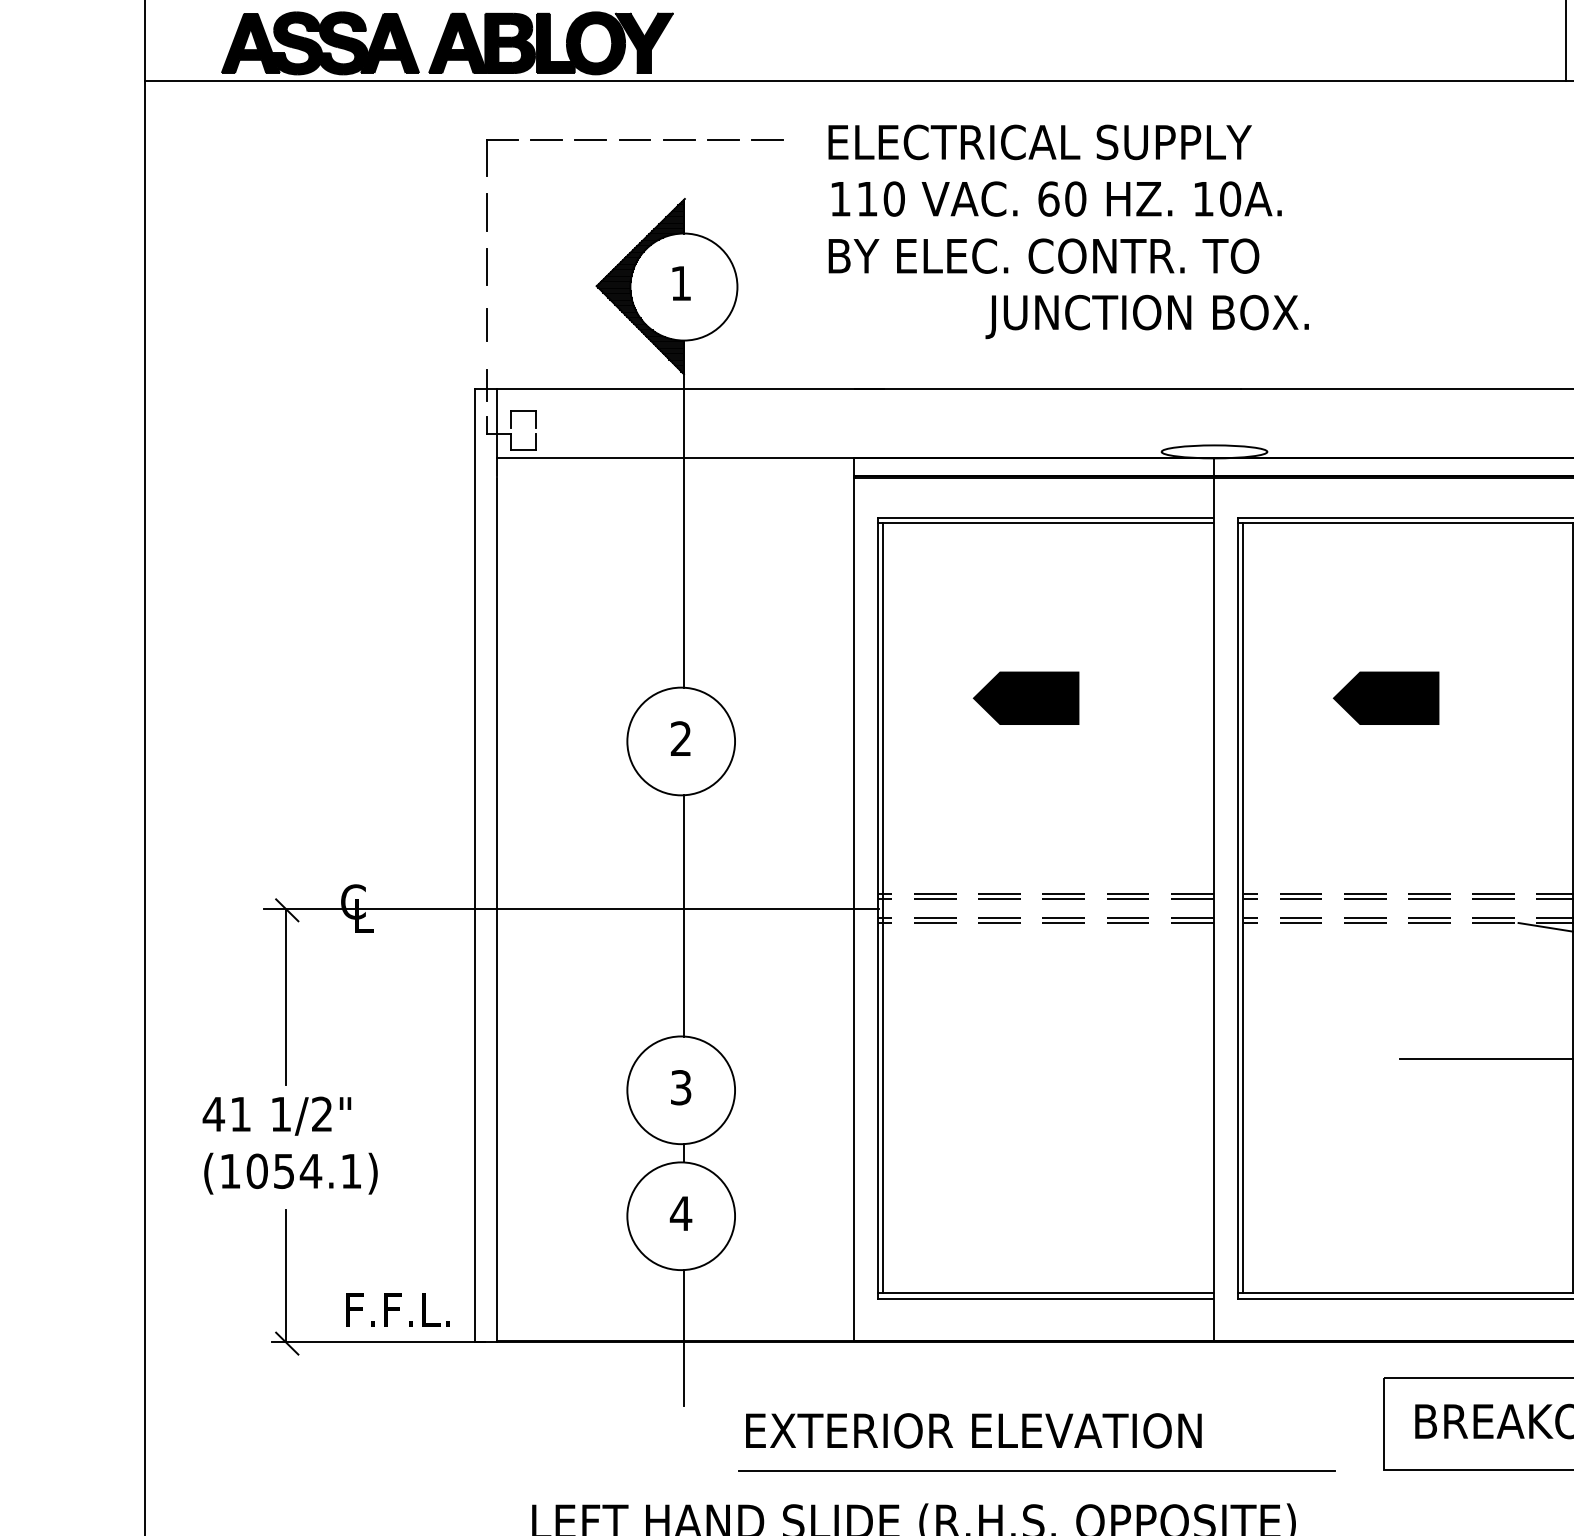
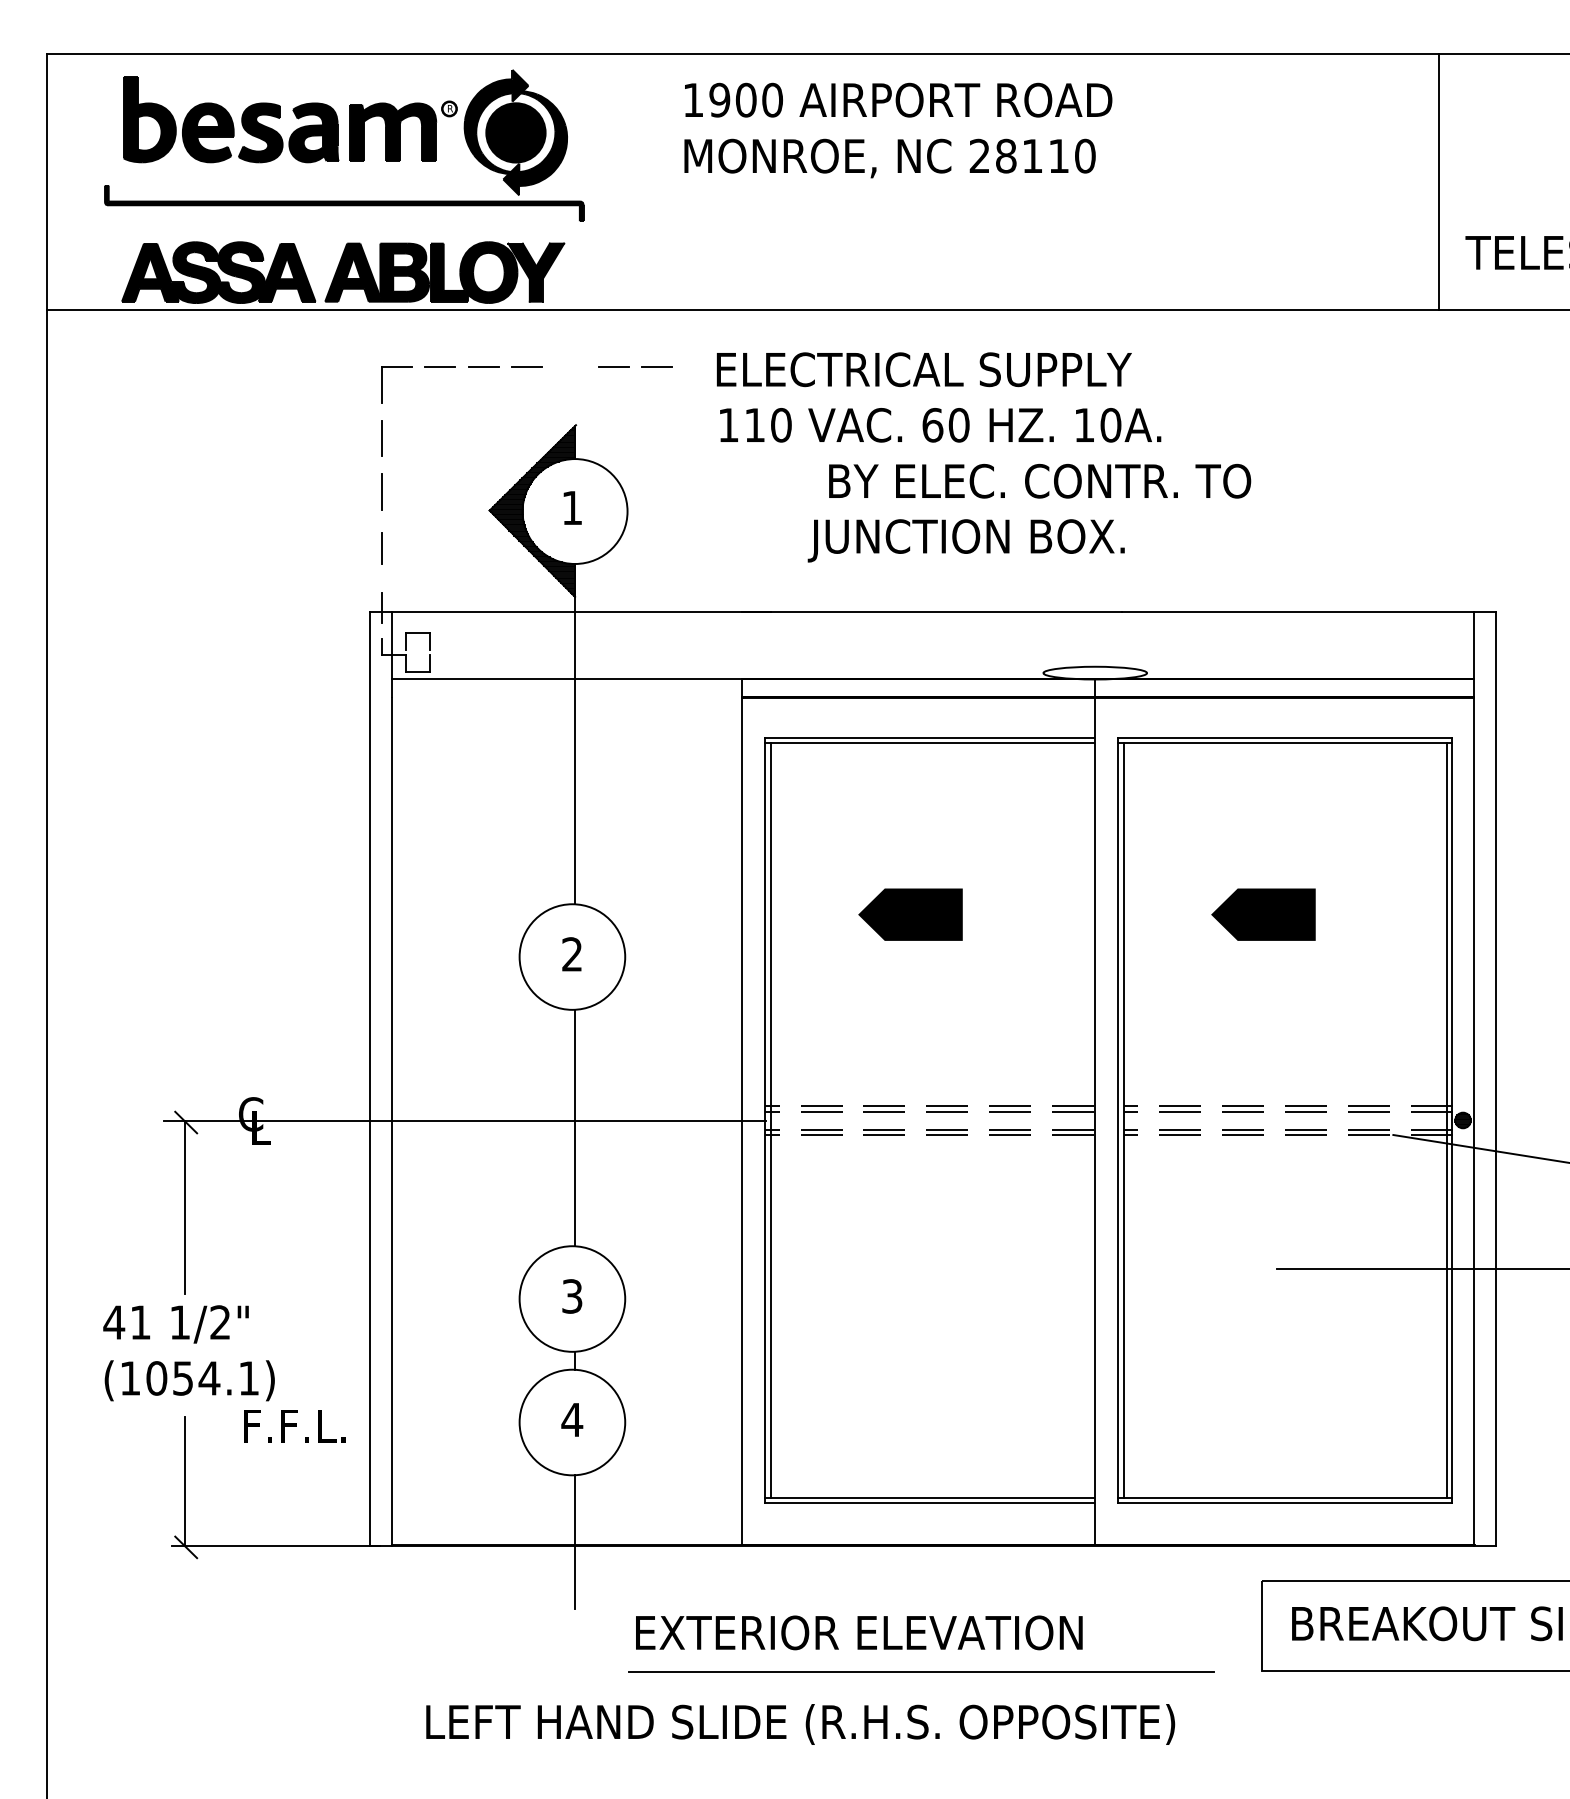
line: (679, 139) -> (570, 366), removed
text: (1044, 255) -> (1040, 480), moved
text: (1146, 316) -> (965, 540), moved
text: (397, 1310) -> (294, 1426), moved

